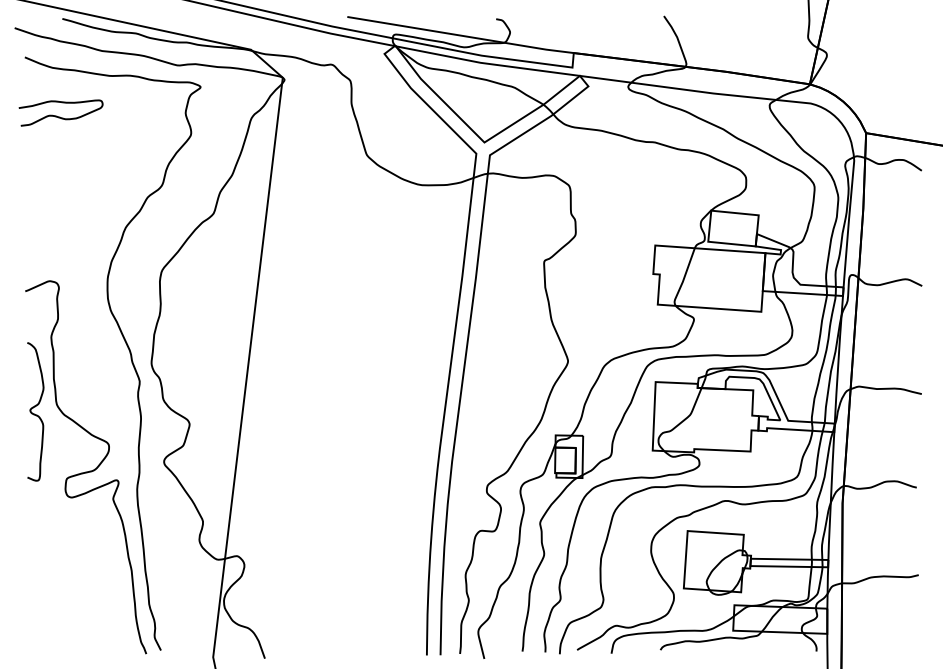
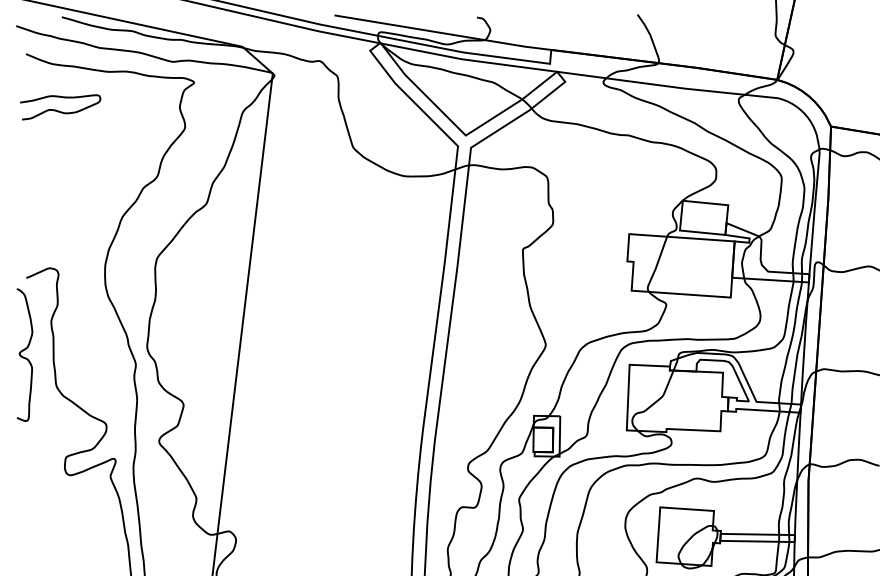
curve: (34, 413) -> (23, 356), moved

